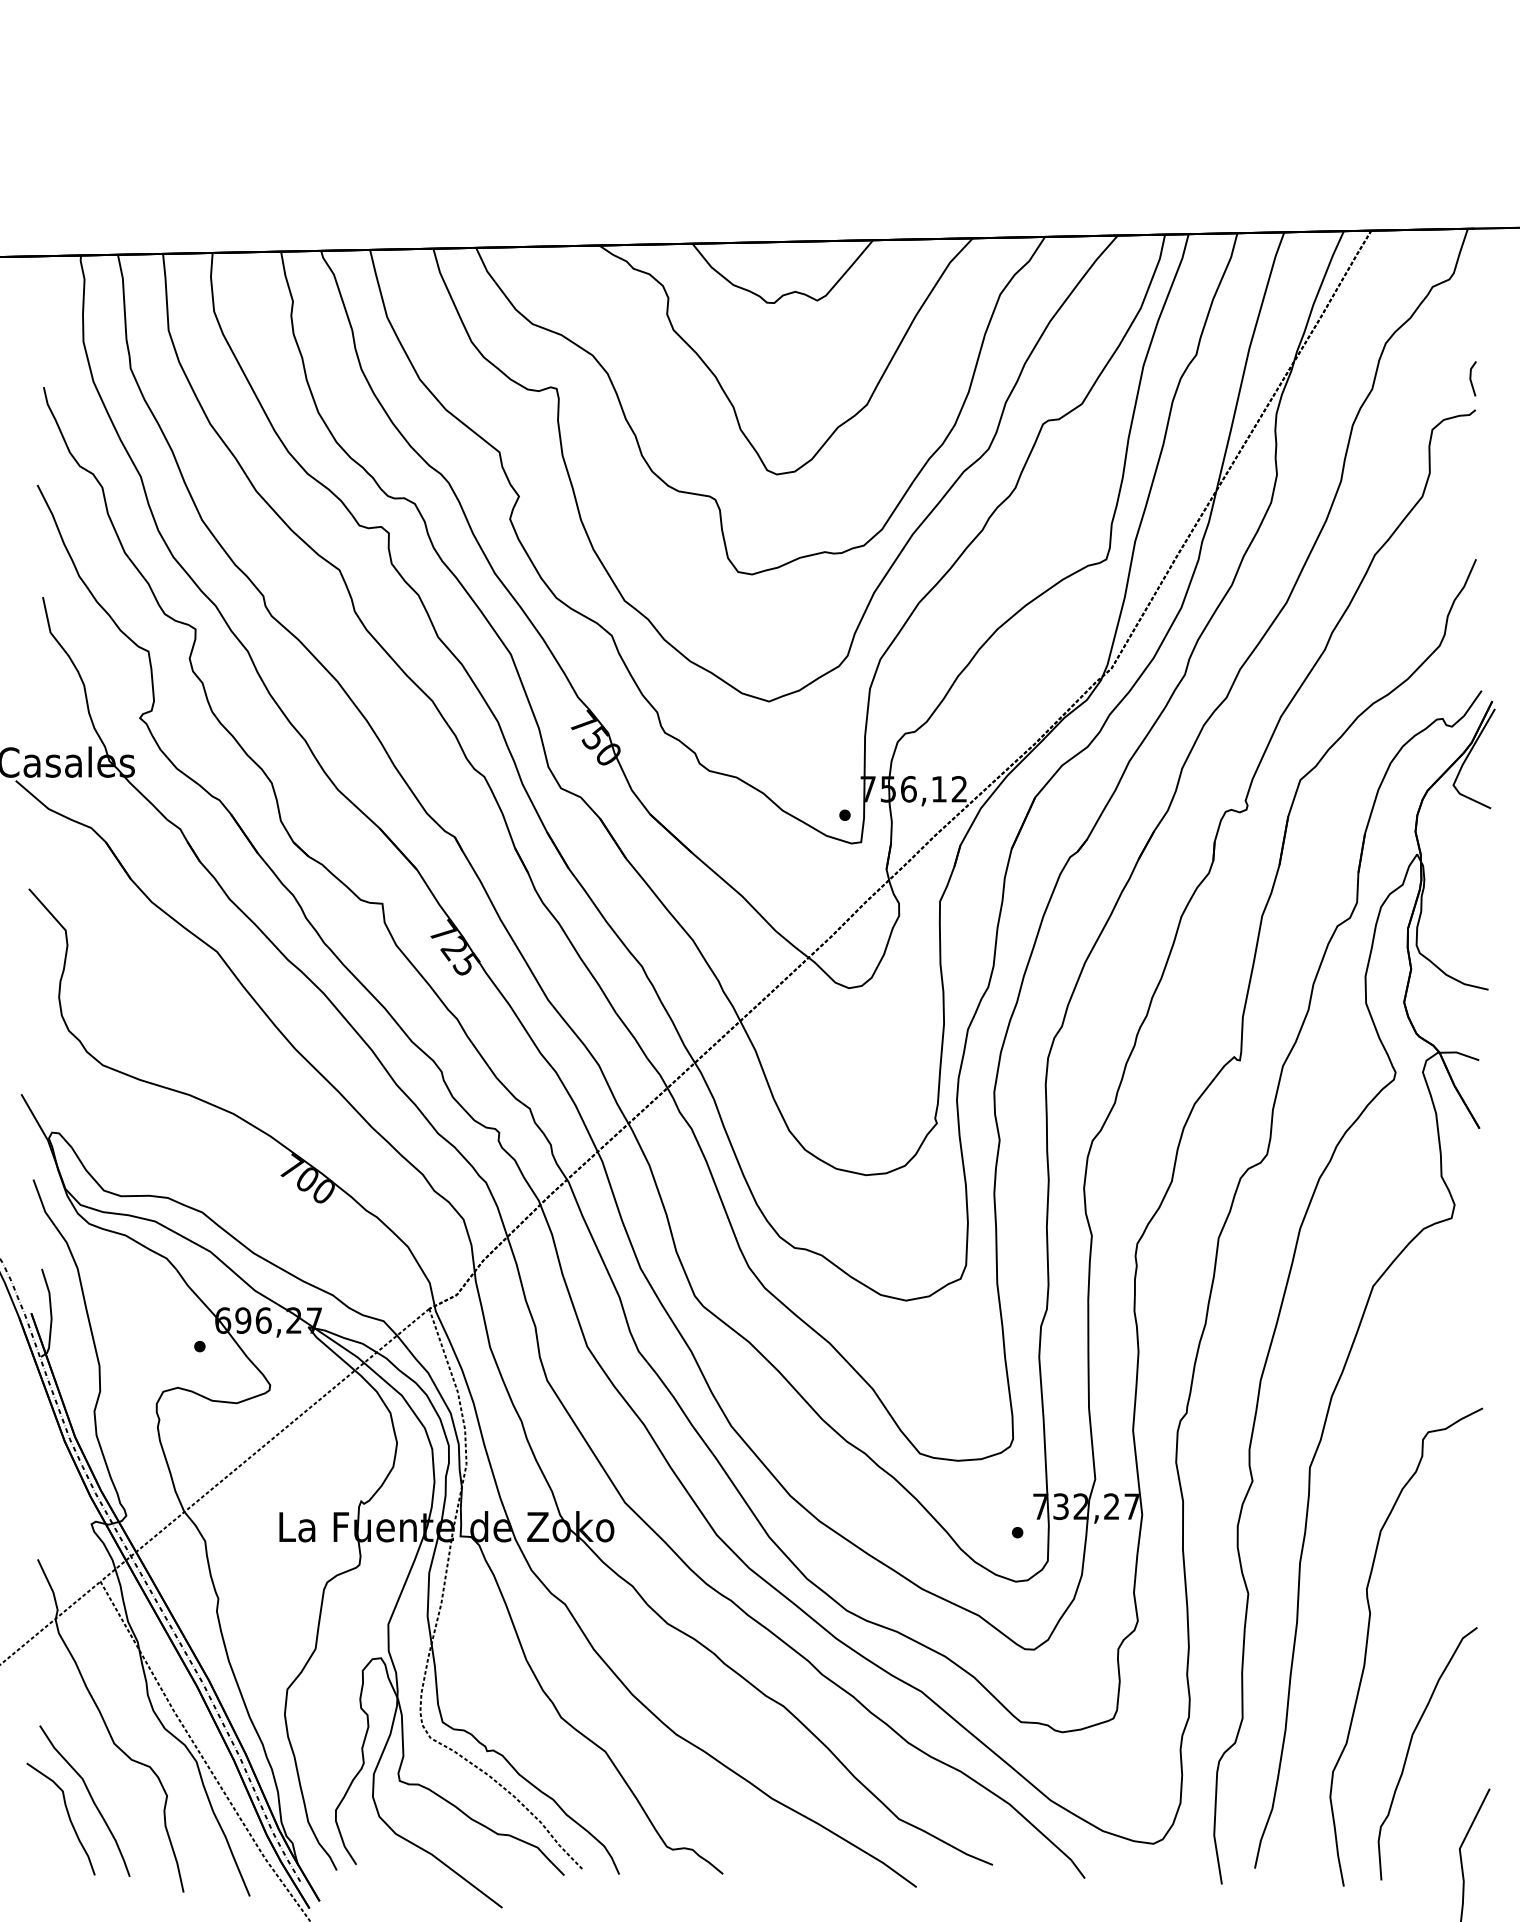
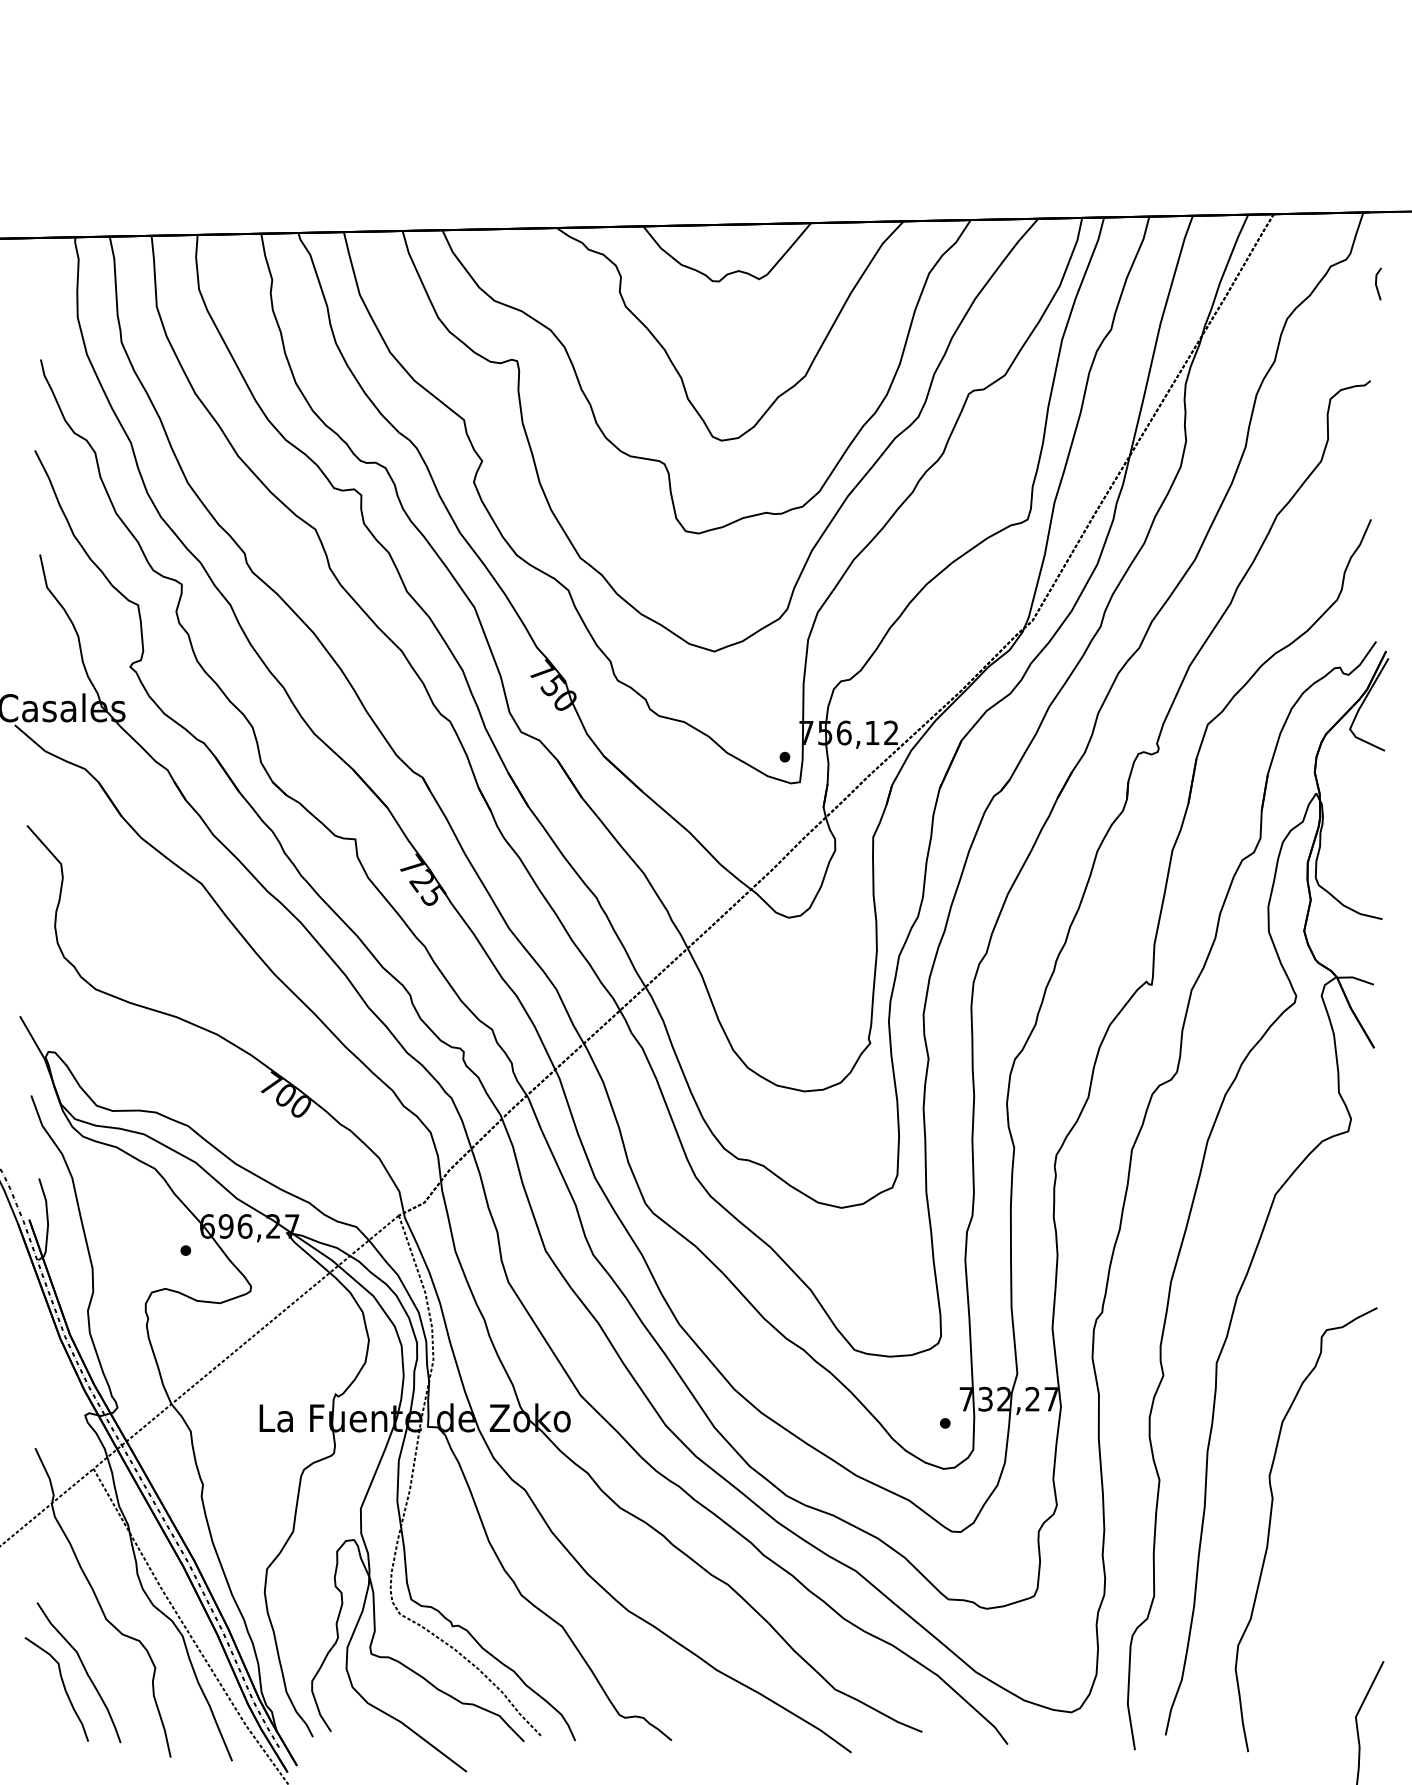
line: (1471, 378) -> (1376, 283), moved
curve: (1409, 1750) -> (1309, 1625), removed

